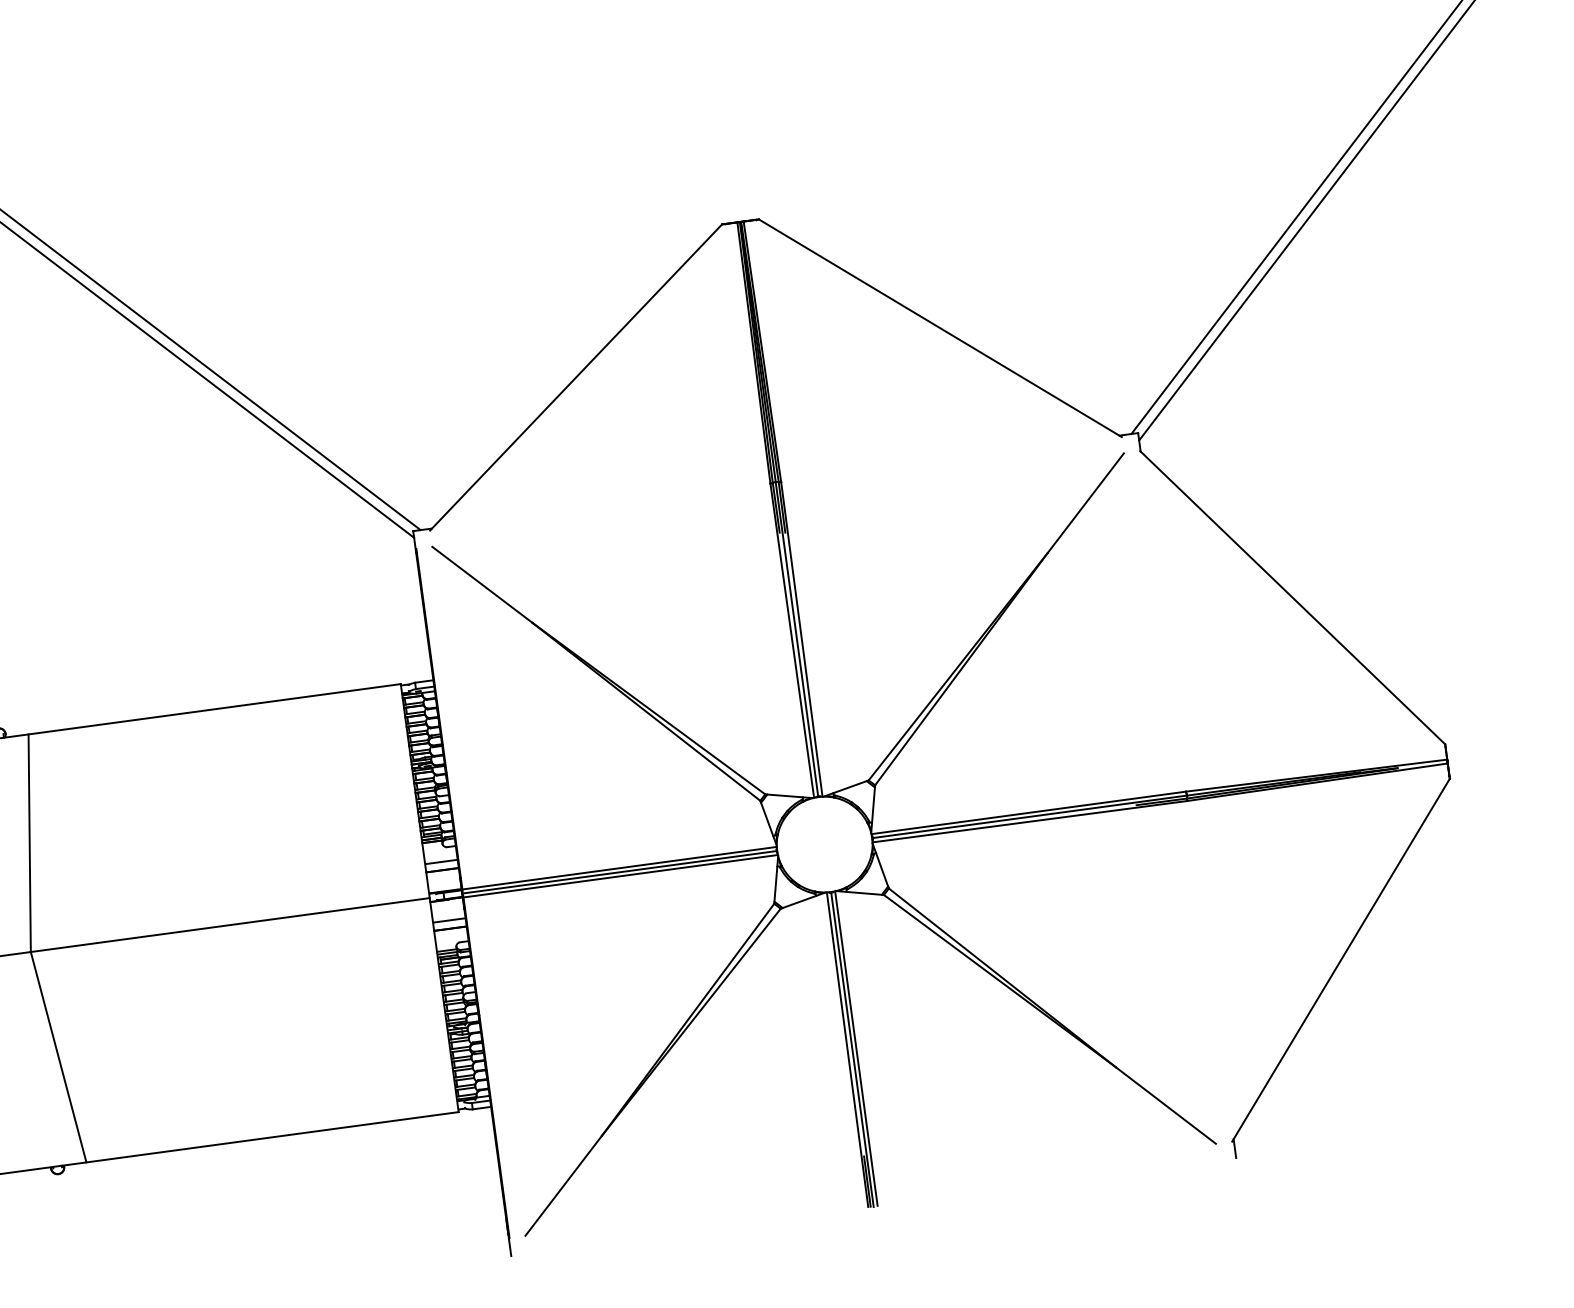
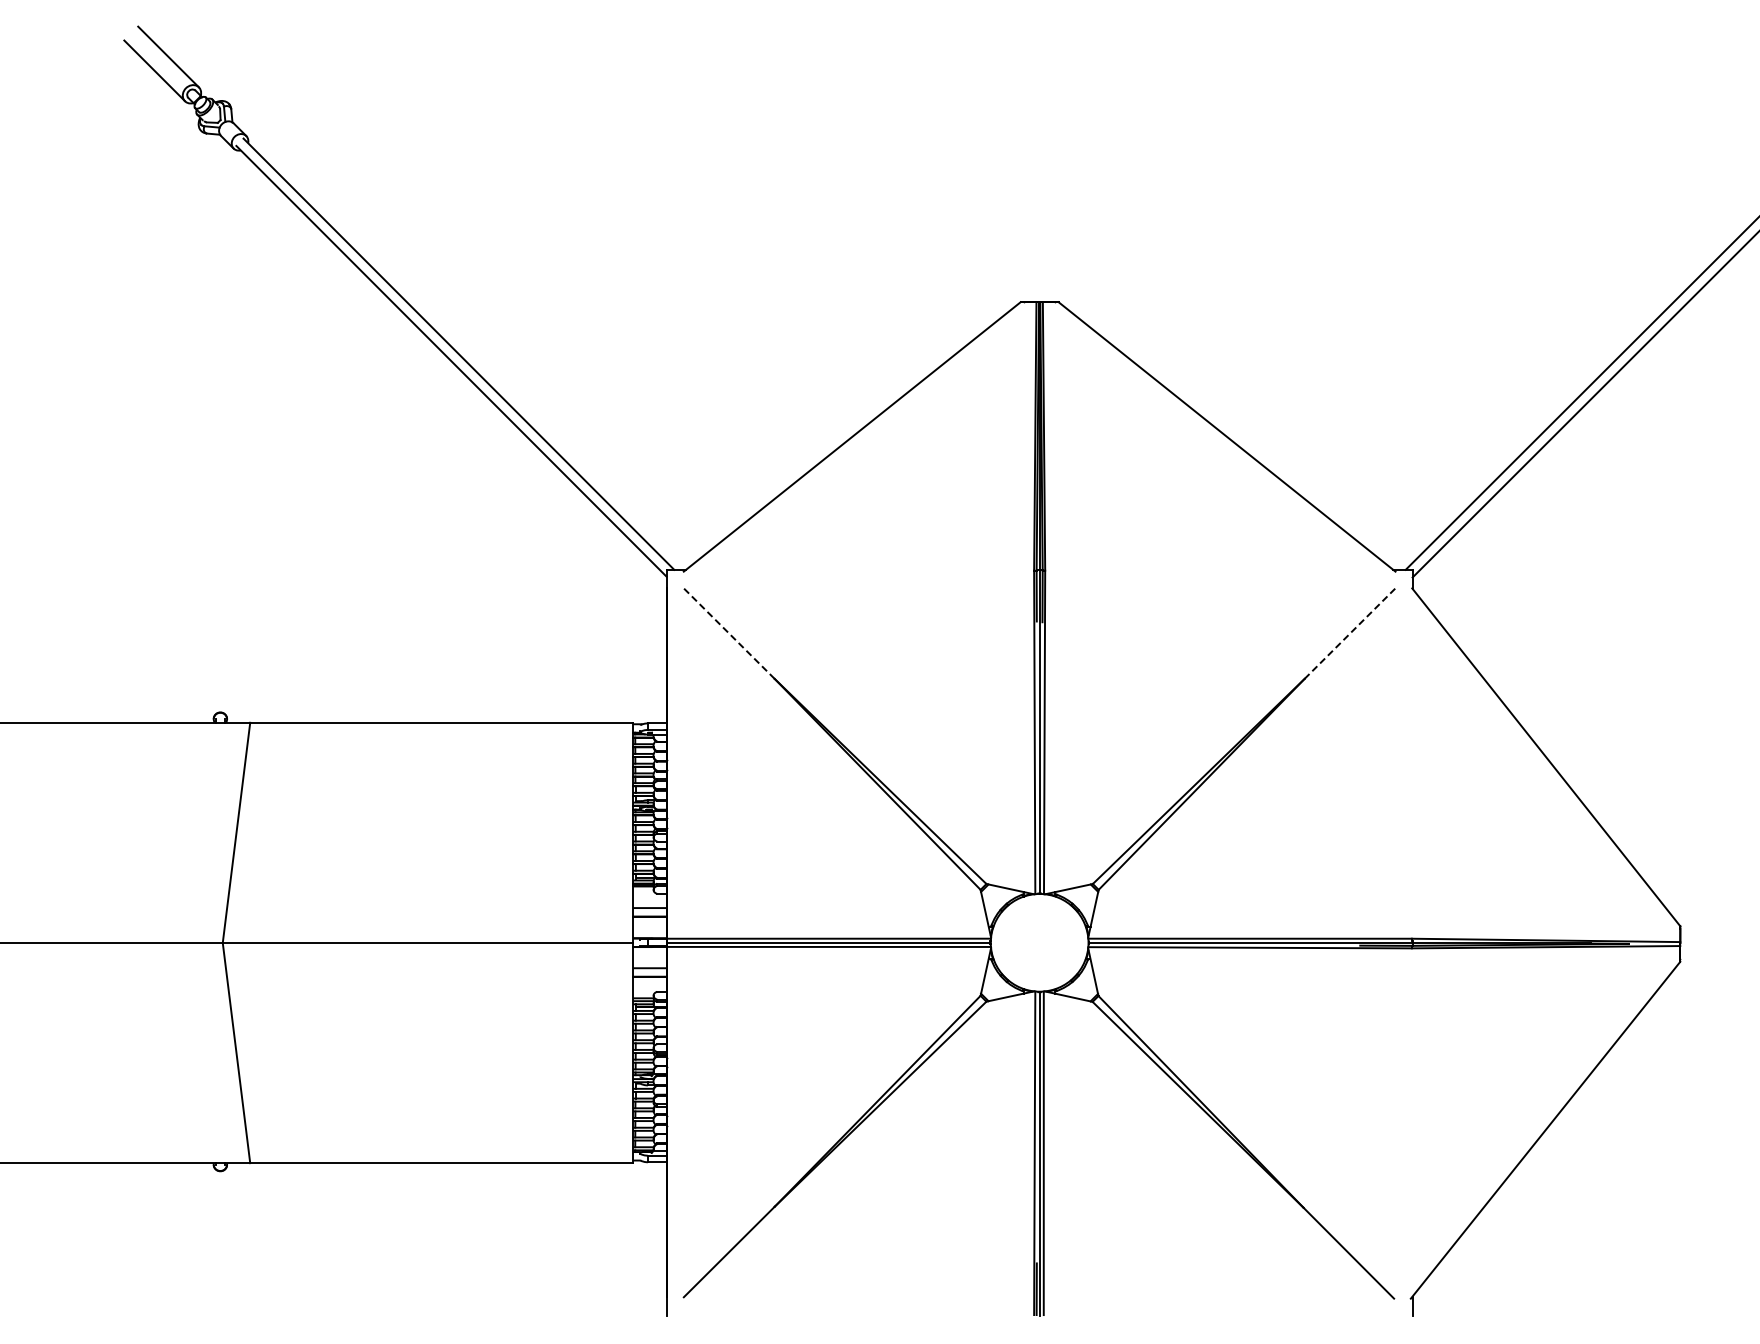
line: (1086, 503) -> (1350, 633), solid -> dashed
line: (481, 584) -> (728, 633), solid -> dashed

